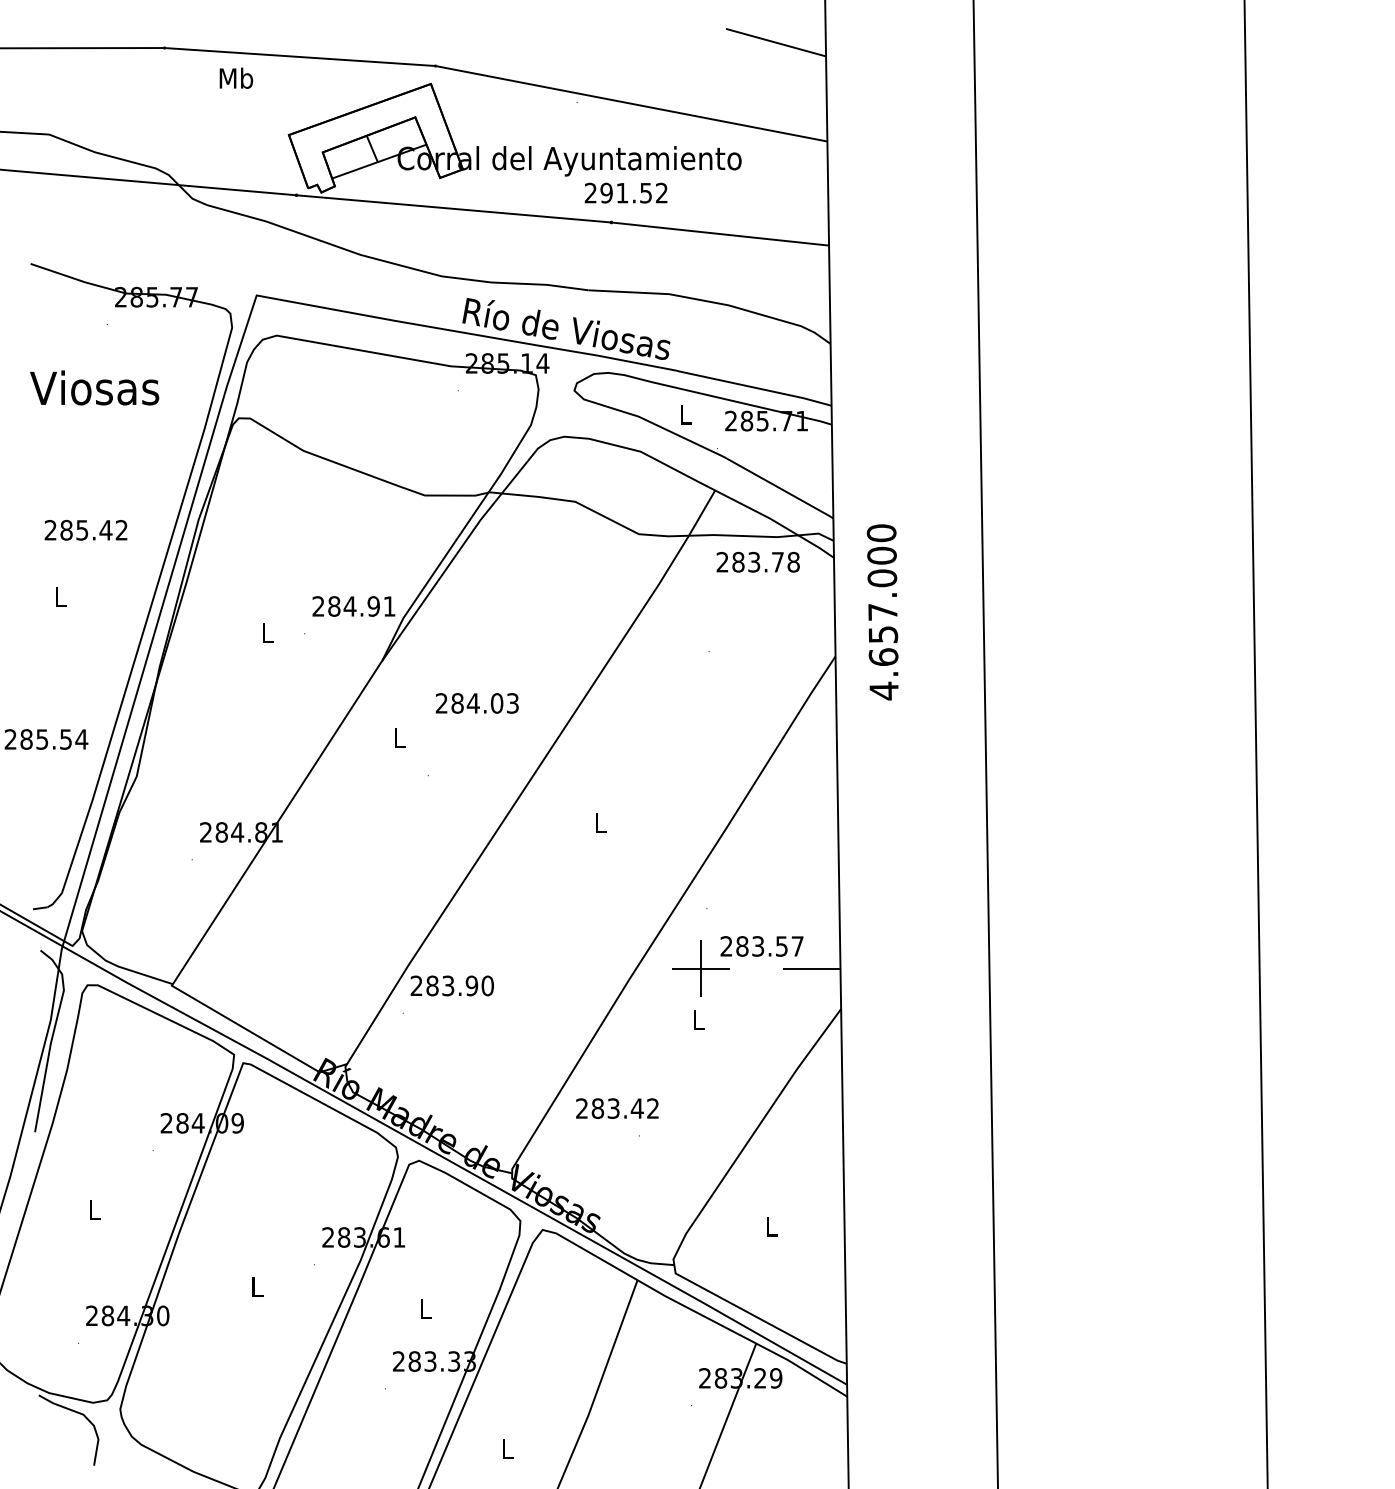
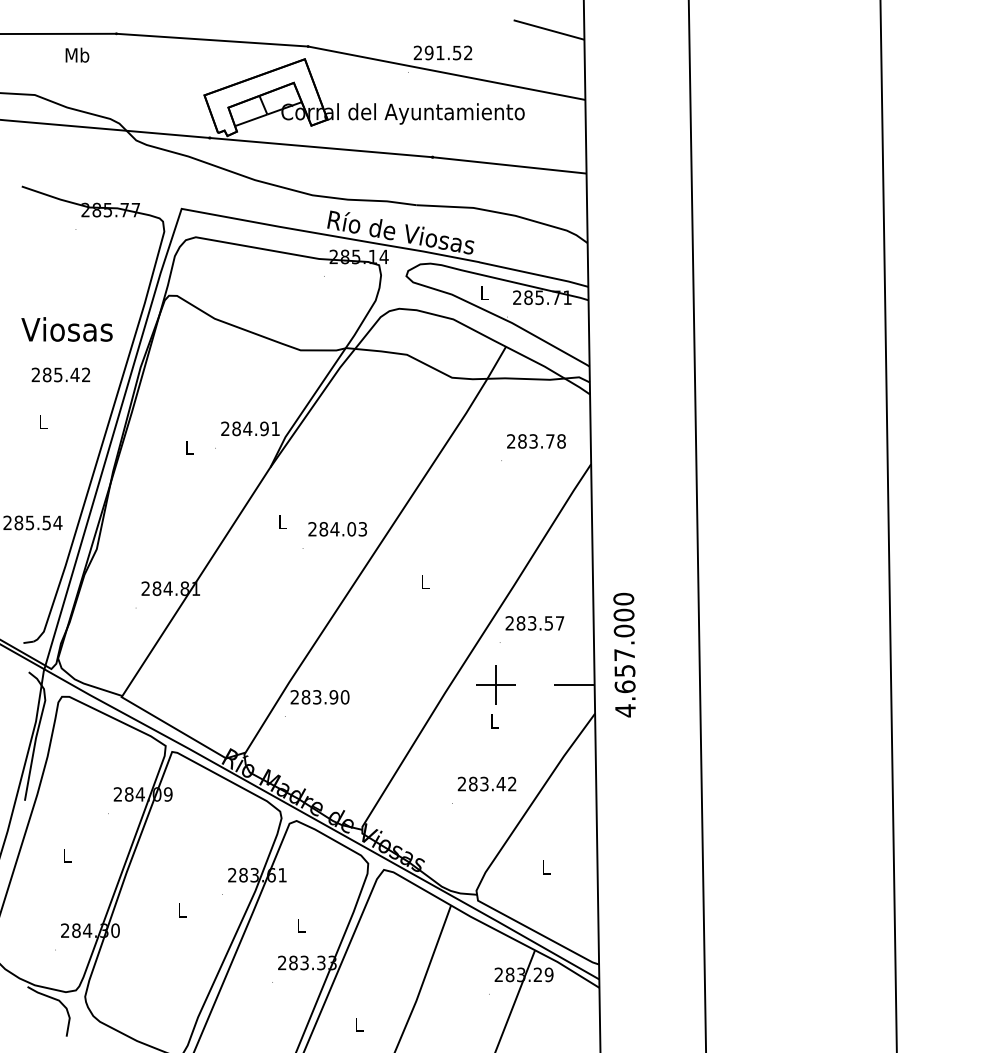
text: (236, 77) -> (77, 54), moved
text: (625, 192) -> (442, 52), moved
text: (94, 387) -> (66, 329), moved
text: (757, 562) -> (535, 441), moved
text: (882, 612) -> (624, 655), moved
text: (476, 703) -> (337, 529), moved
text: (761, 946) -> (534, 623), moved
text: (617, 1108) -> (487, 783), moved

